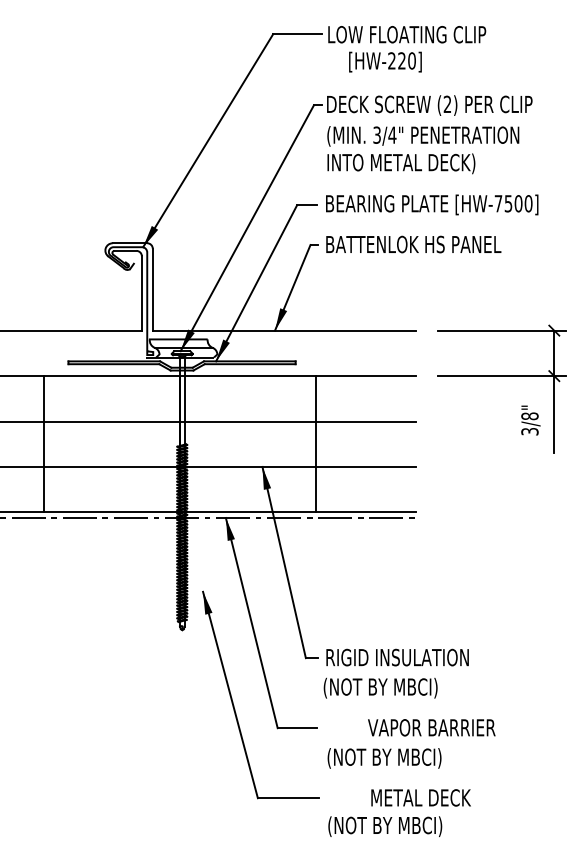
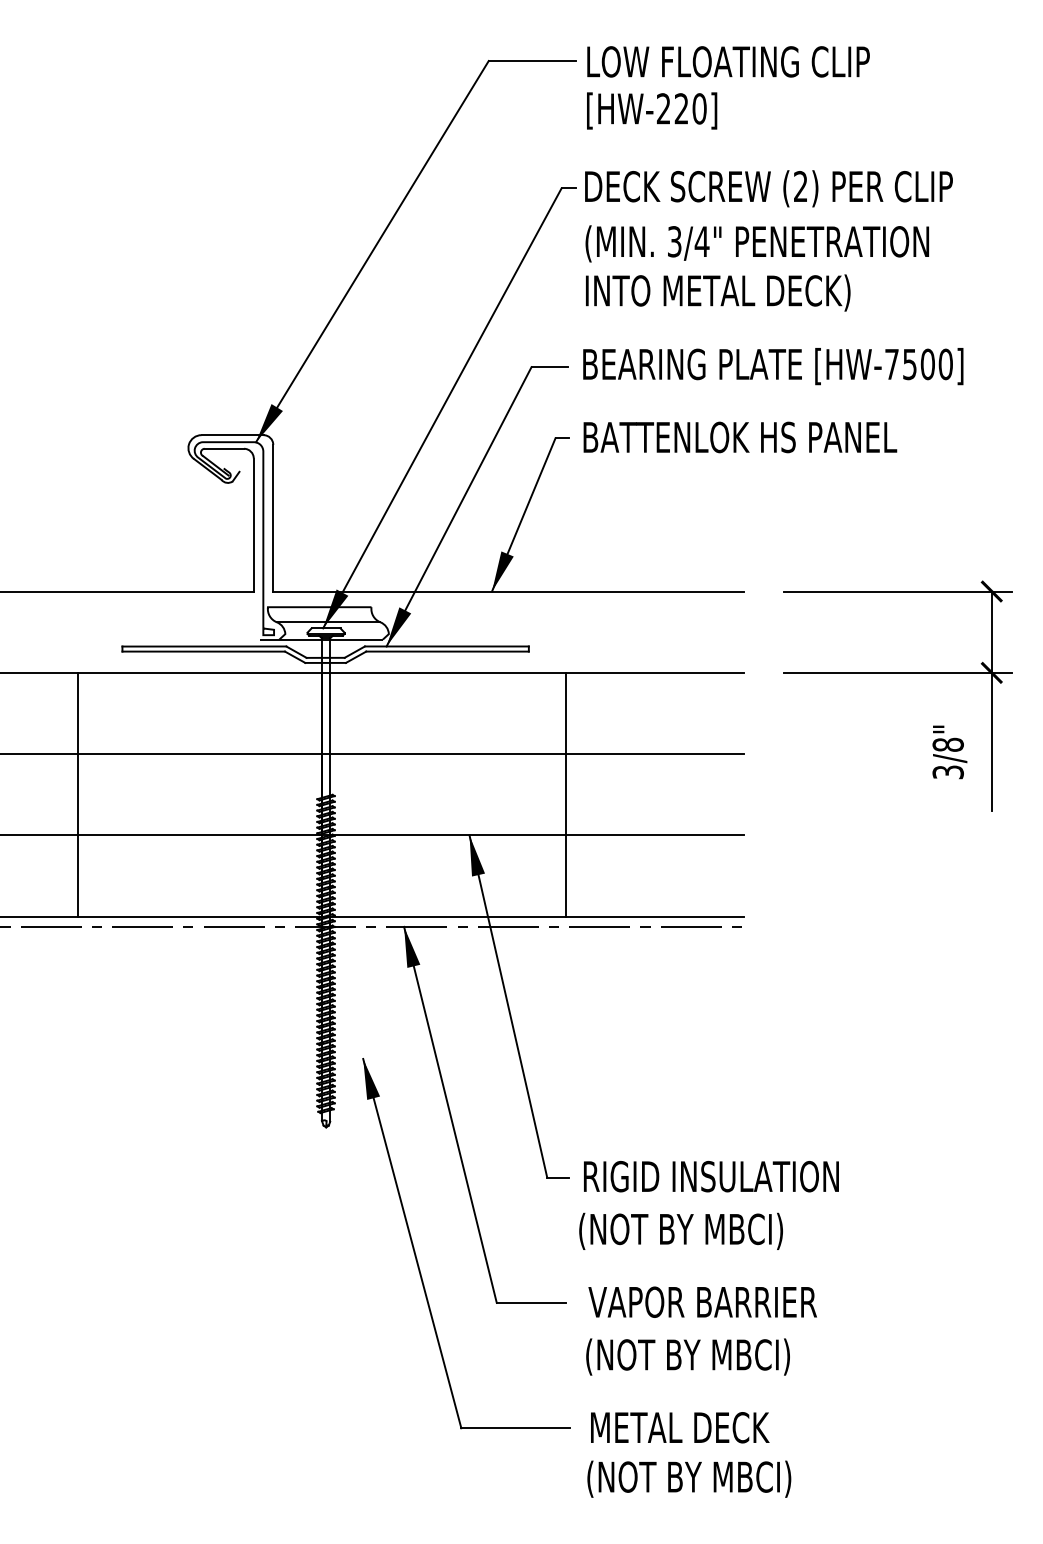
text: (385, 61) -> (652, 109), moved
text: (431, 727) -> (702, 1301), moved
text: (420, 797) -> (678, 1426), moved

